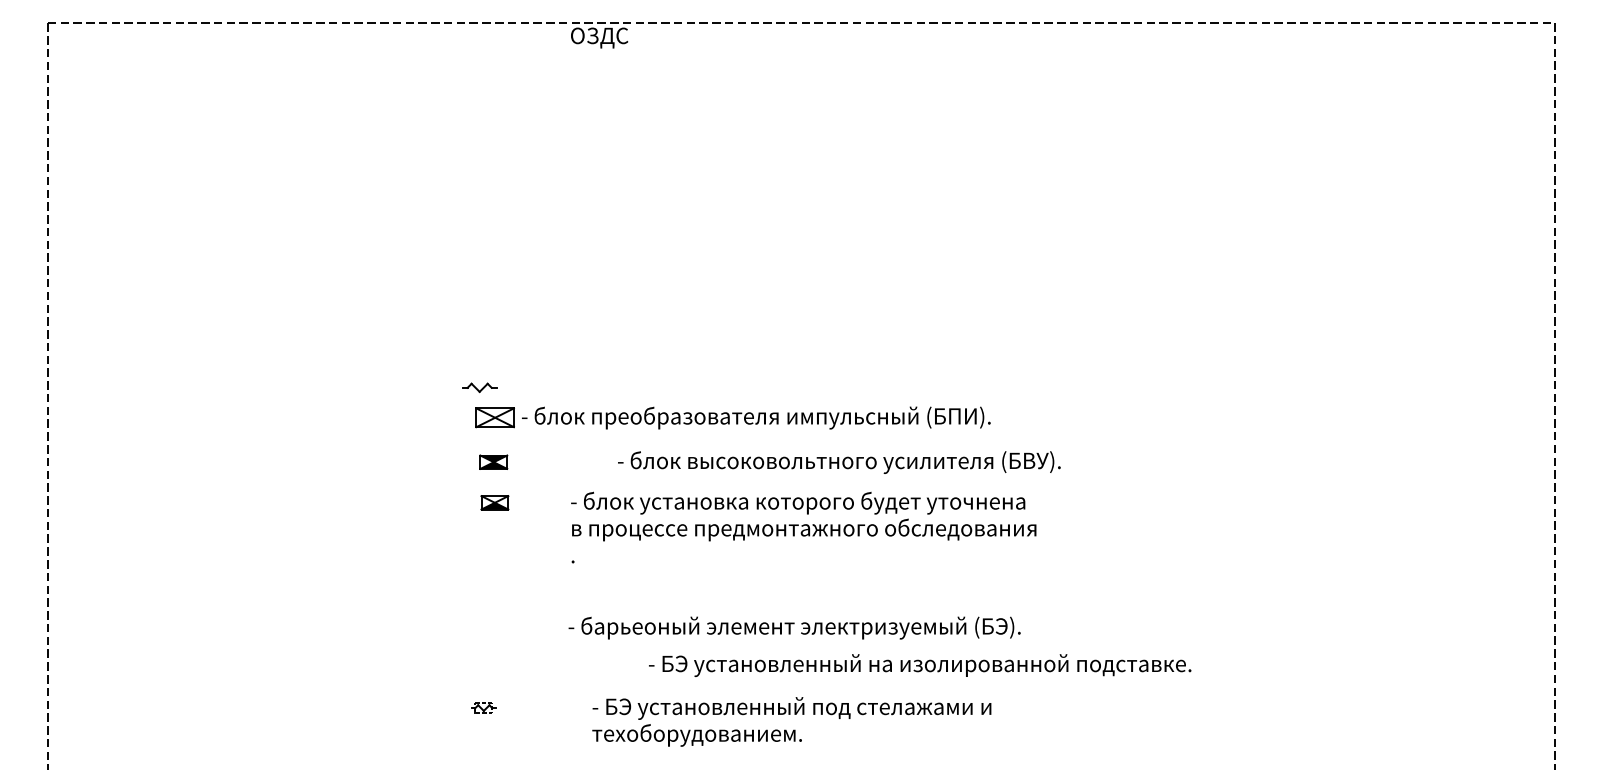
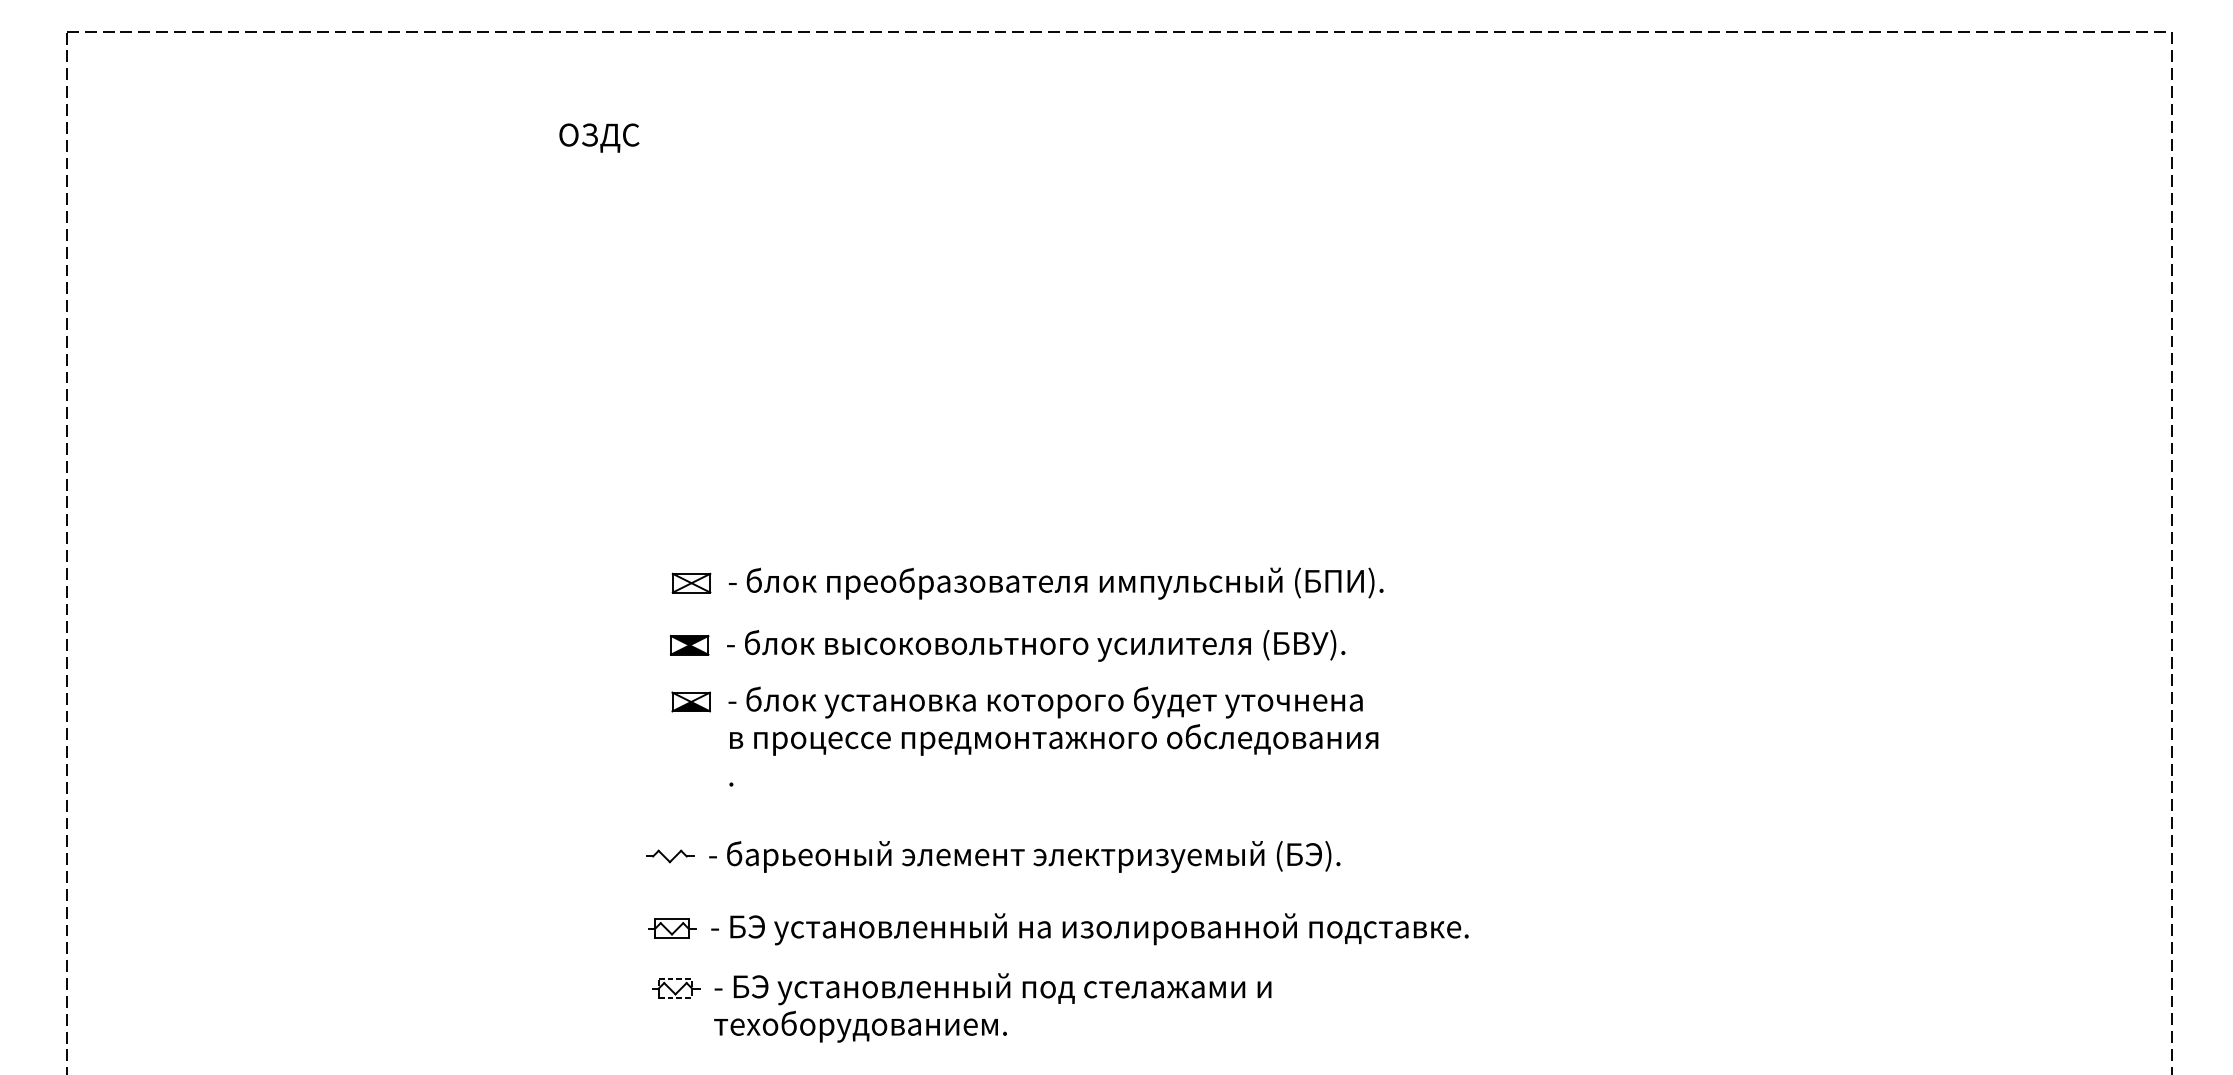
text: (599, 37) -> (599, 137), moved
part: (480, 387) -> (670, 856), moved
part: (495, 417) -> (691, 582), size x0.71
text: (839, 462) -> (1036, 645), moved
text: (803, 527) -> (1053, 736), moved
text: (794, 627) -> (1024, 856), moved
part: (481, 665) -> (672, 928), added
text: (919, 665) -> (1089, 929), moved
part: (484, 708) -> (676, 988), size x1.43
text: (791, 721) -> (992, 1007), moved

